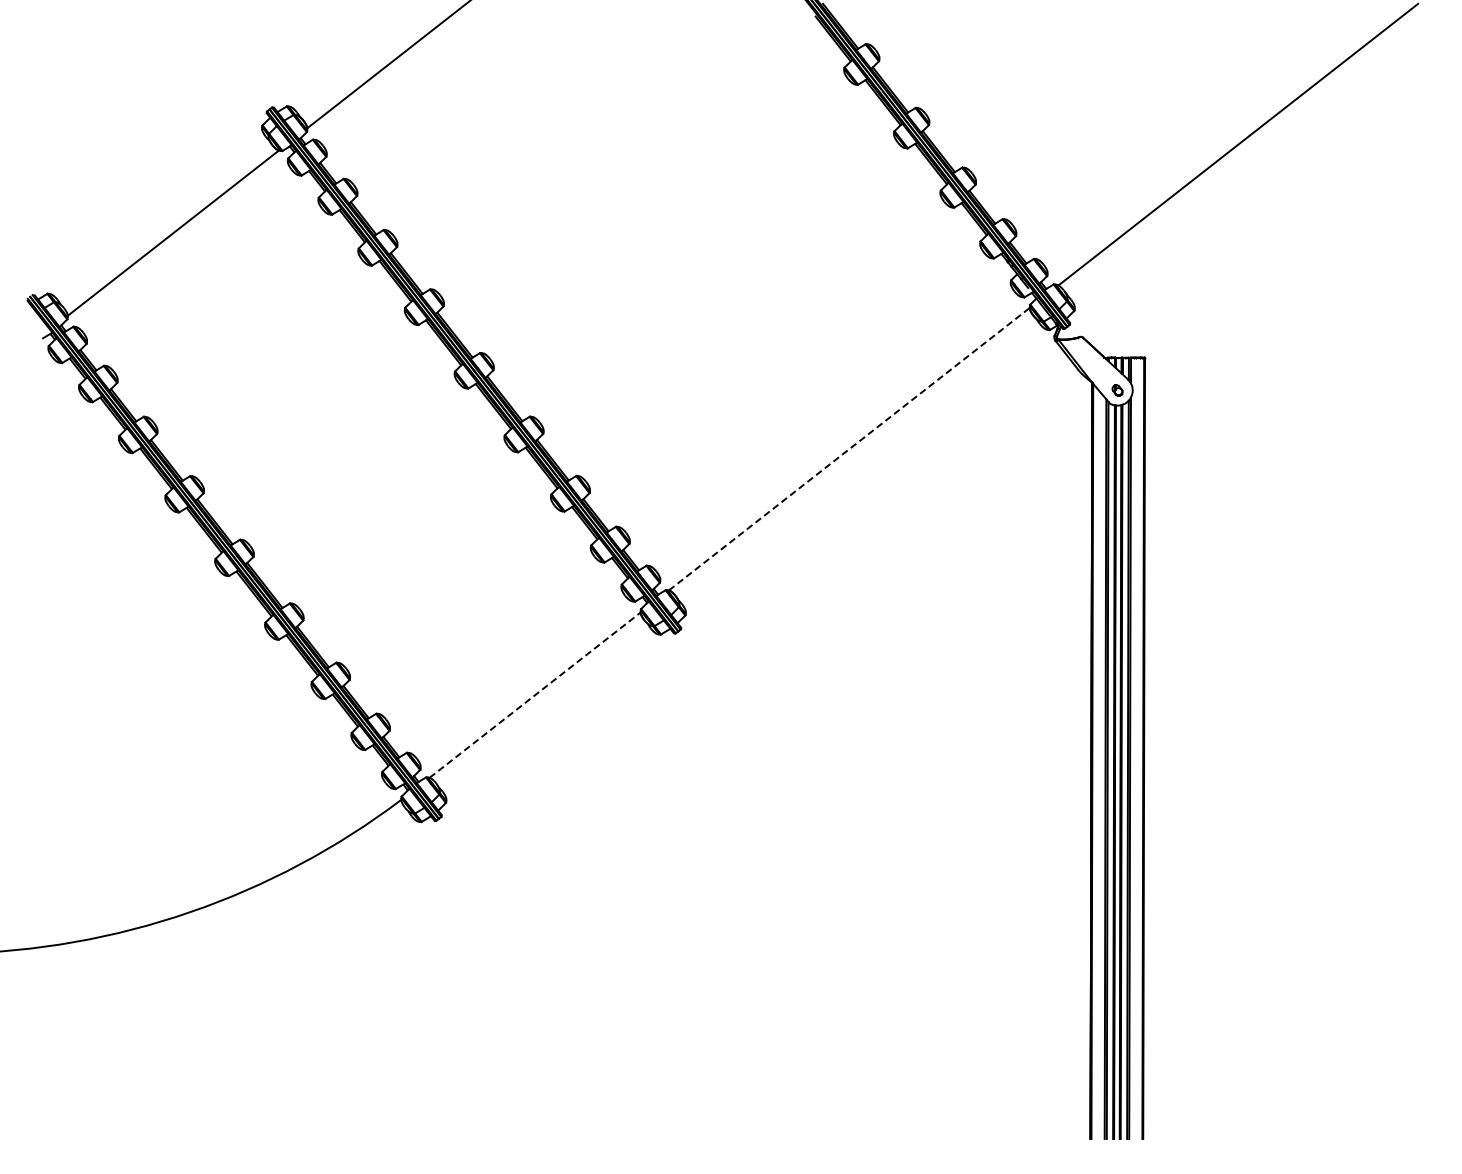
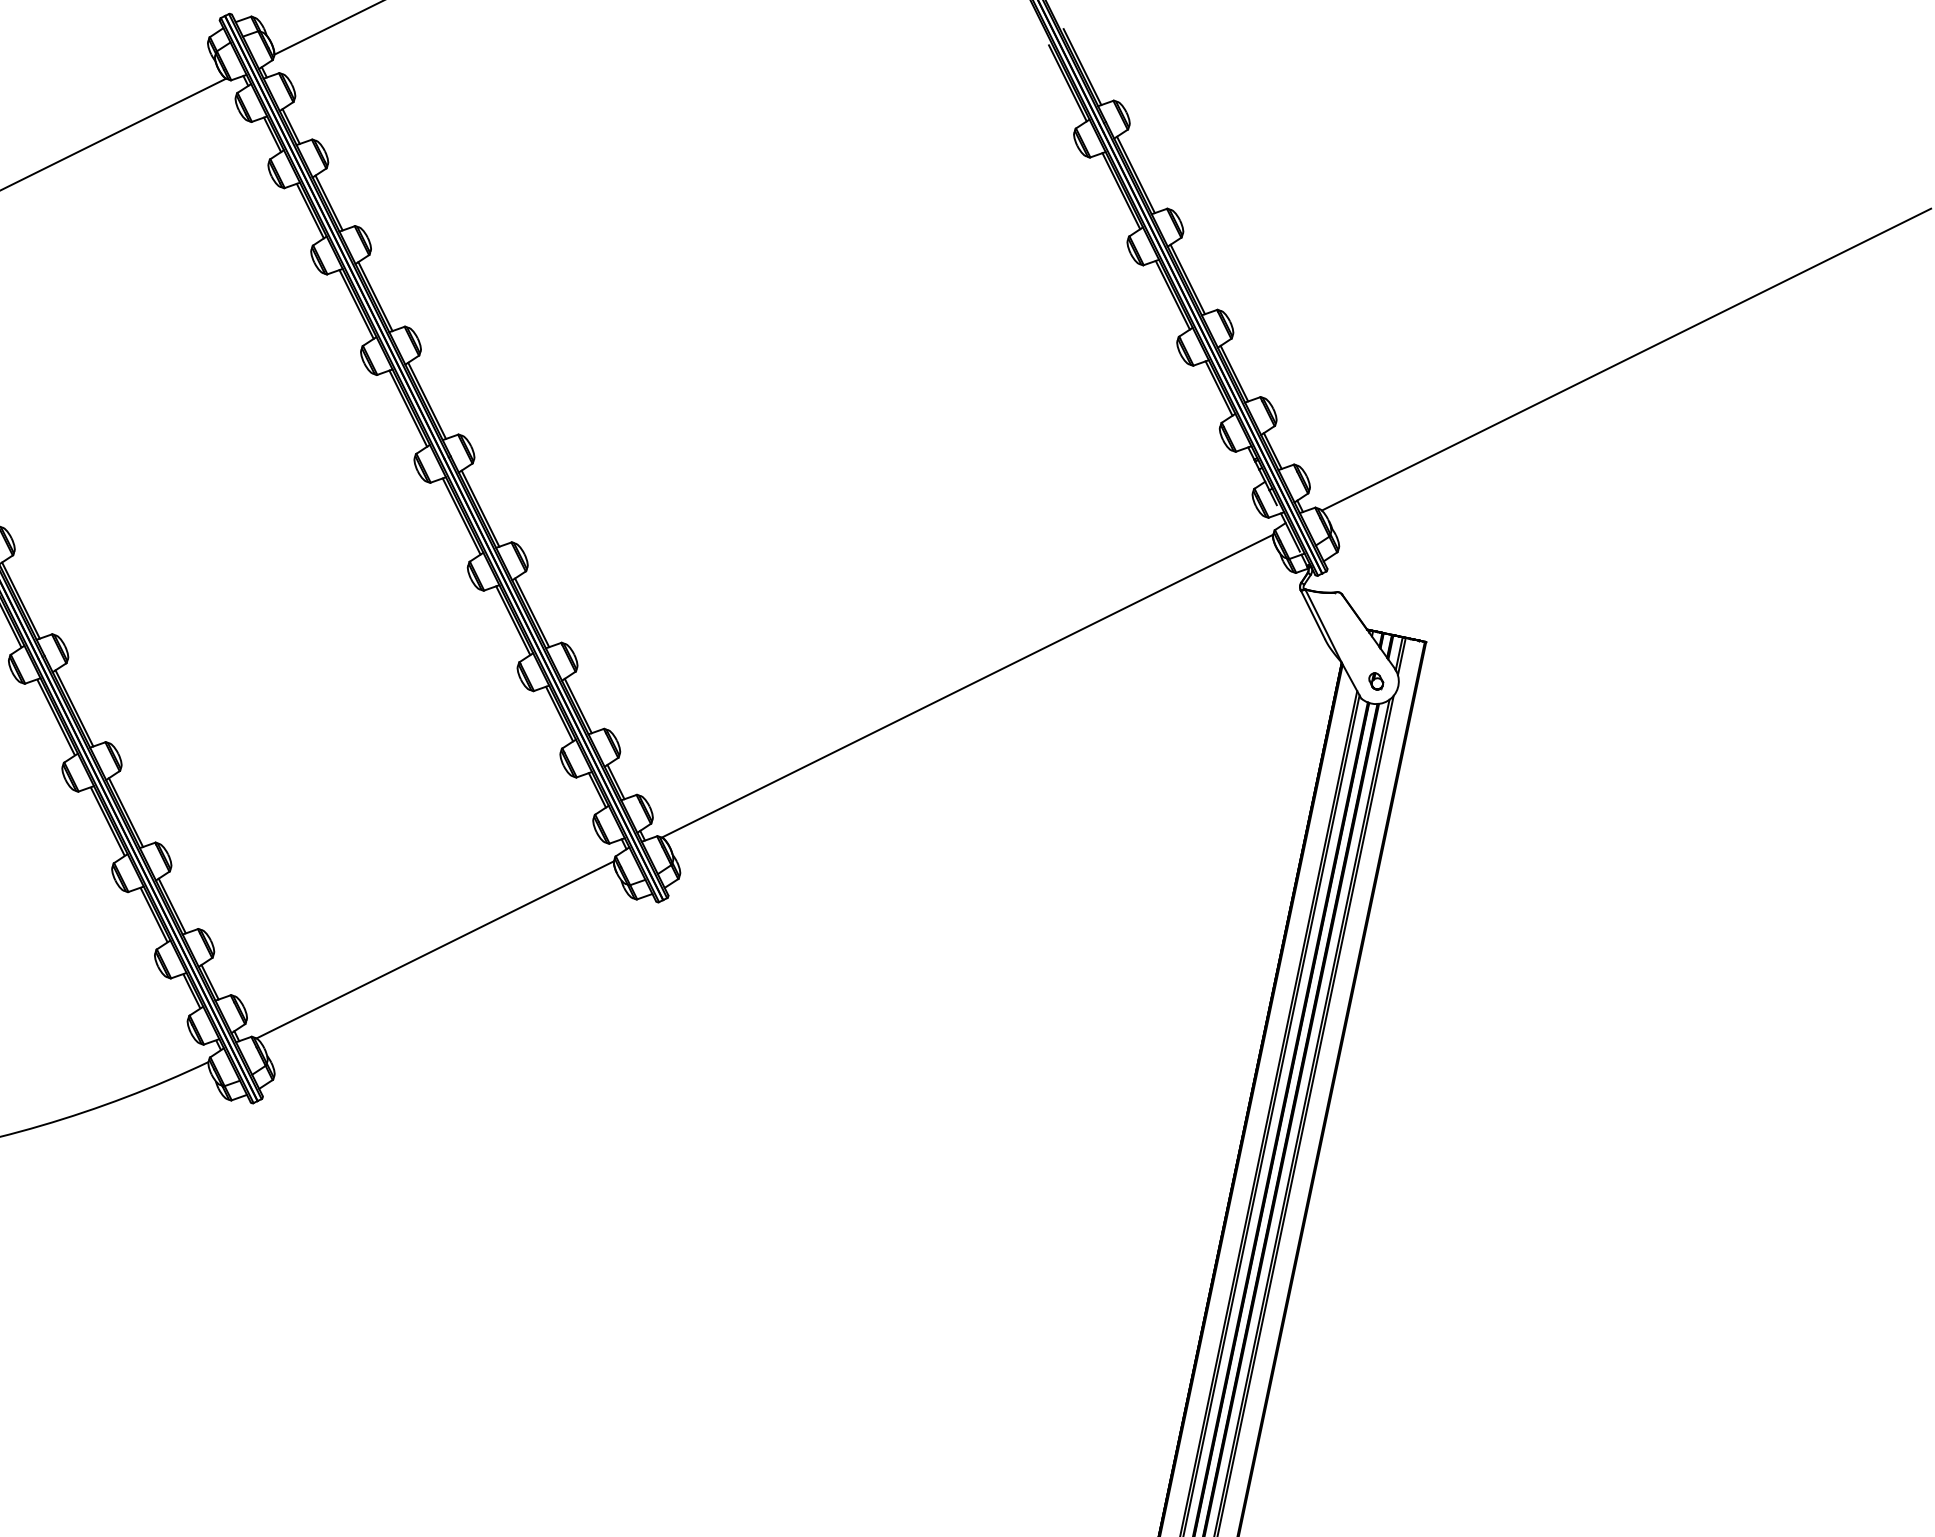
line: (849, 448) -> (967, 685), dashed -> solid
line: (535, 695) -> (435, 950), dashed -> solid

